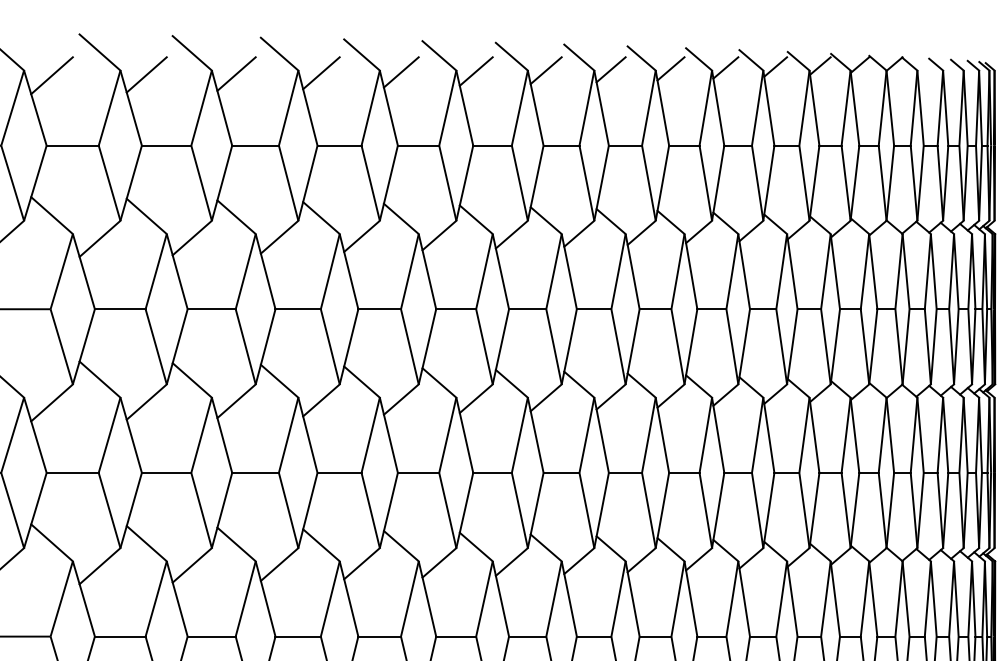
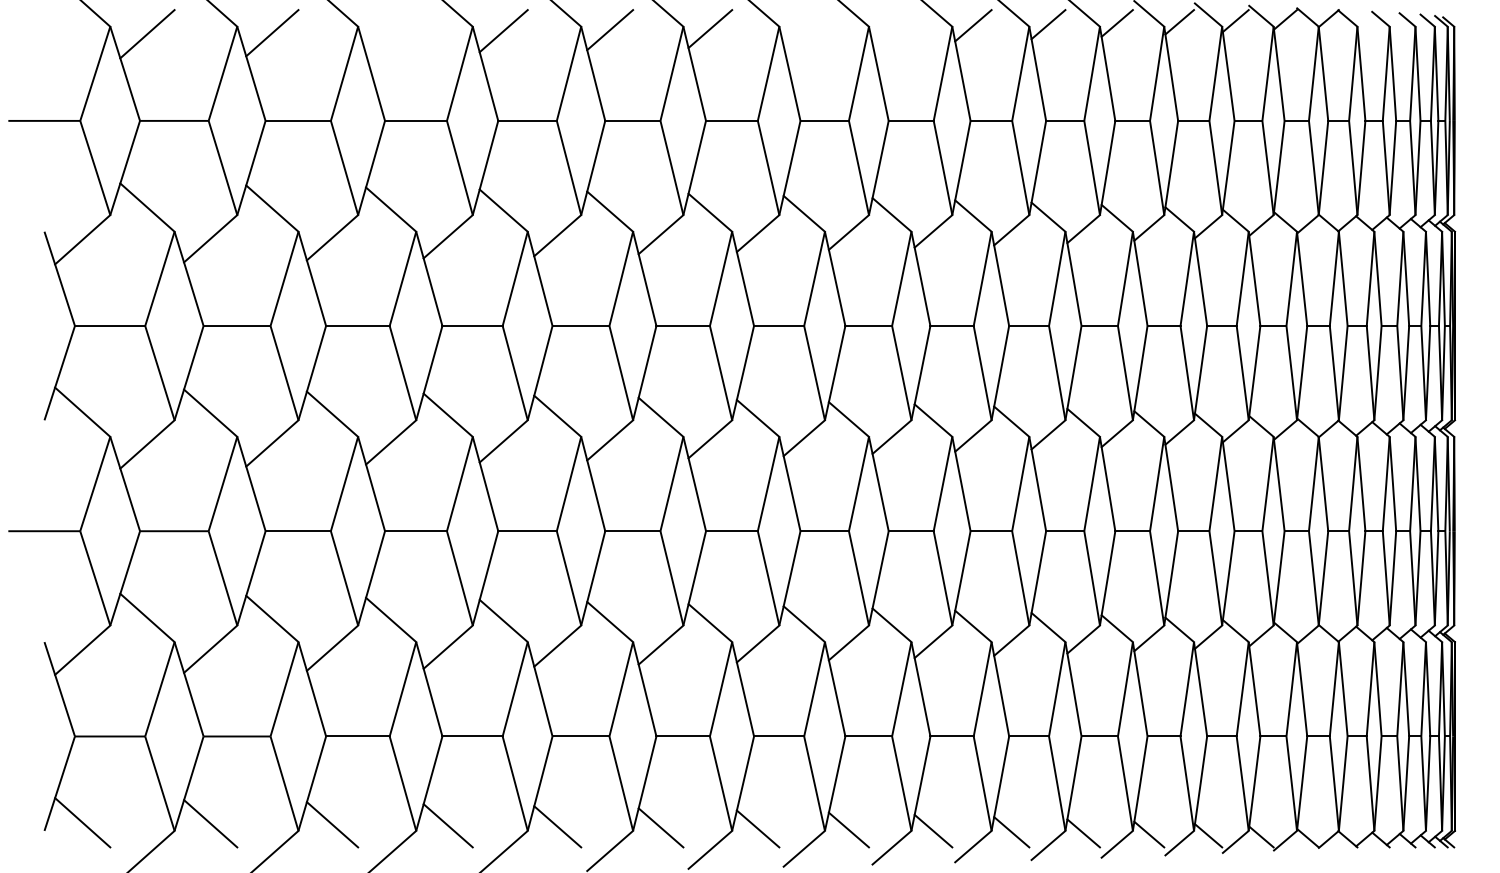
line: (545, 70) -> (891, 26), removed
line: (475, 71) -> (803, 27), removed
line: (147, 75) -> (391, 32), removed

